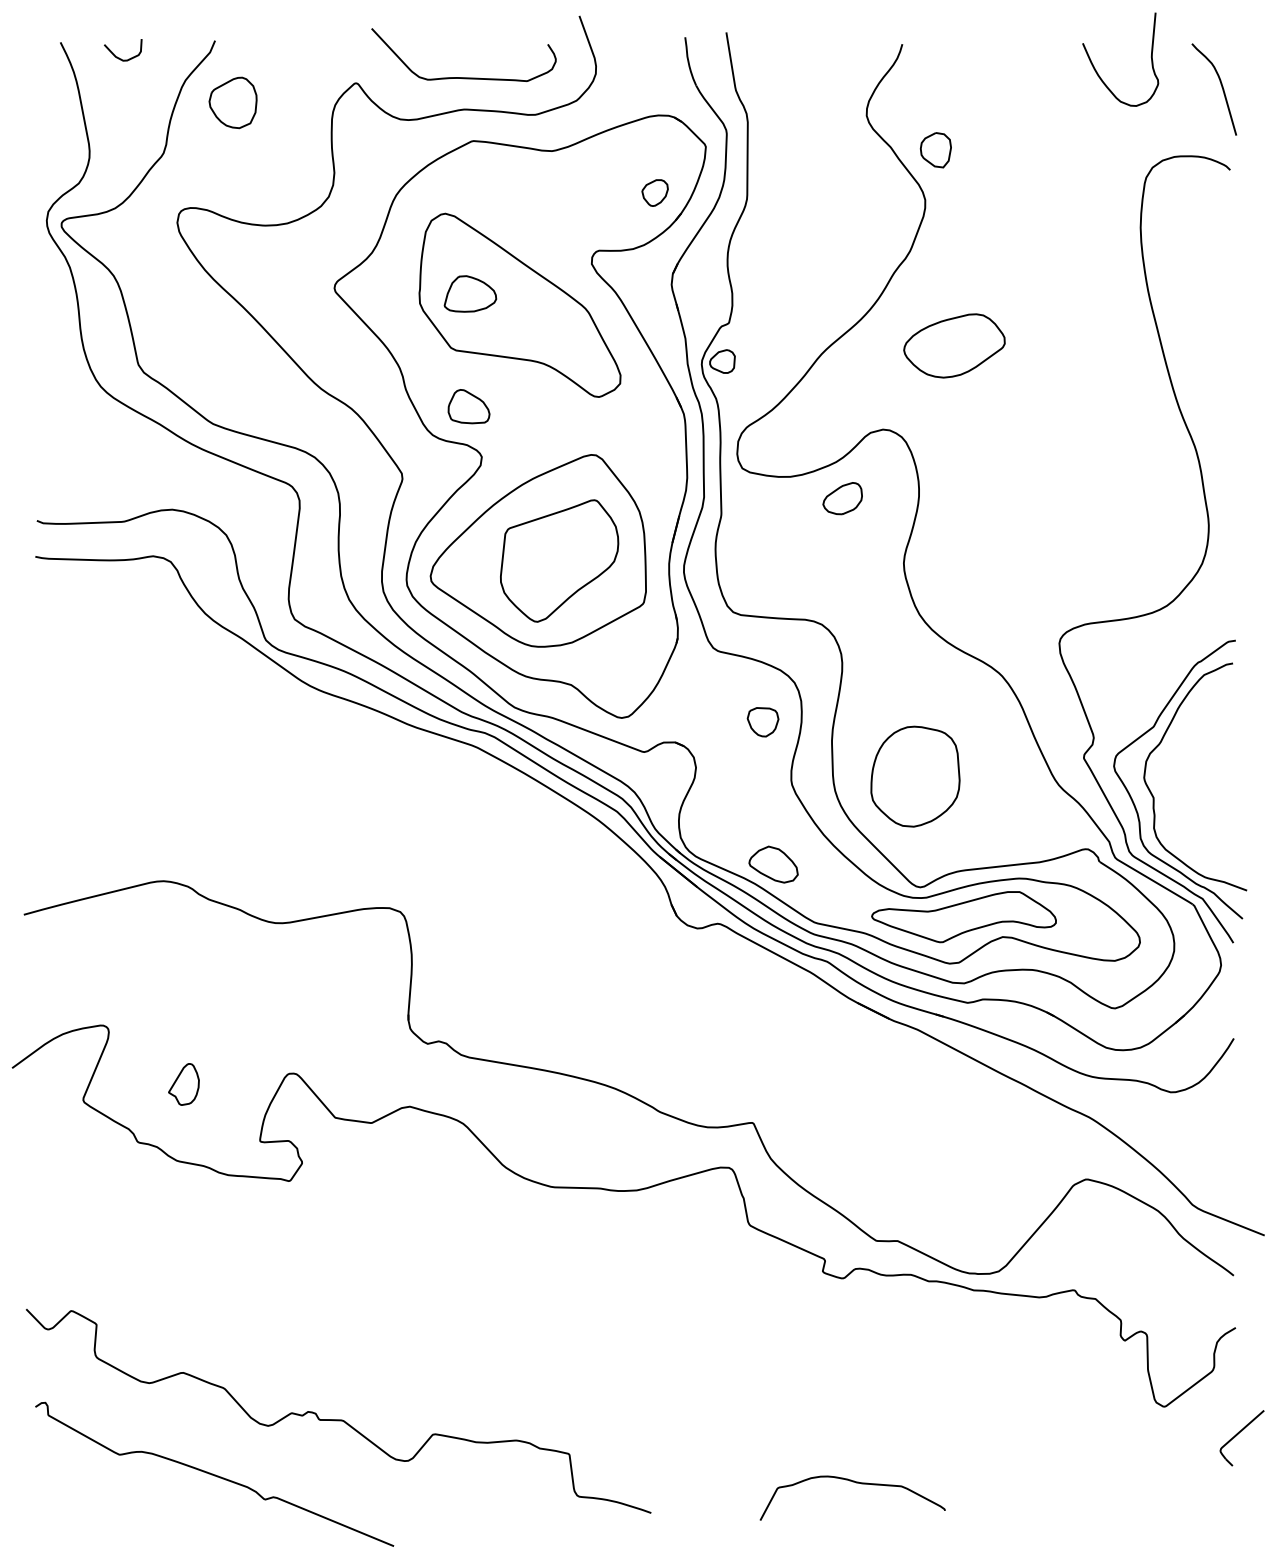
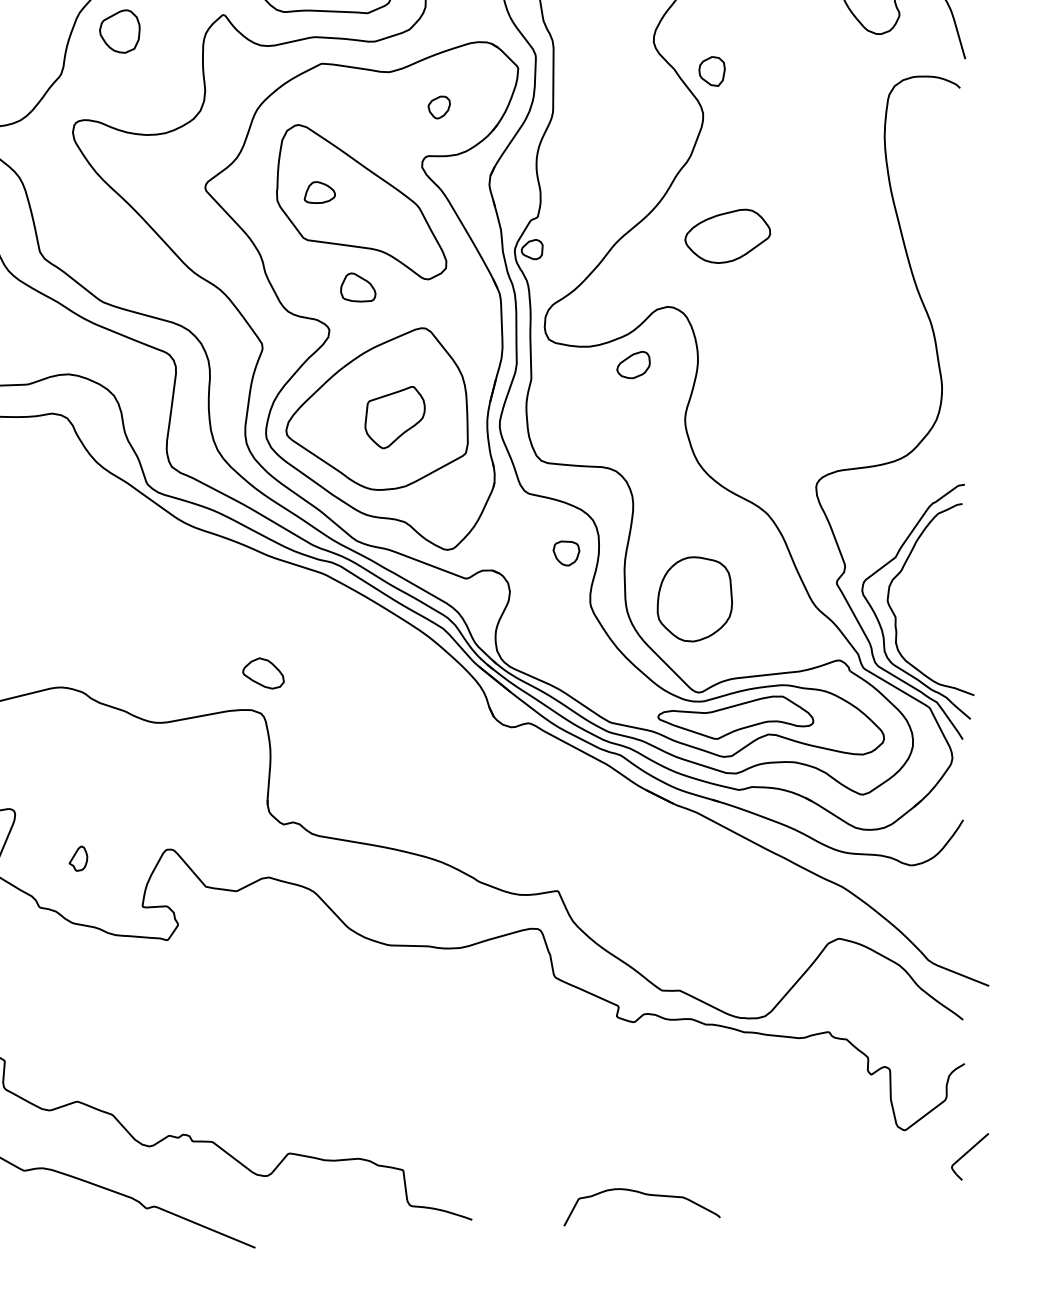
part: (654, 192) -> (438, 107), moved
part: (470, 293) -> (319, 192), size x0.7
part: (468, 406) -> (357, 287), moved
part: (559, 560) -> (394, 417), size x0.6
part: (773, 864) -> (263, 673), moved
part: (183, 1084) -> (78, 858), size x0.7

